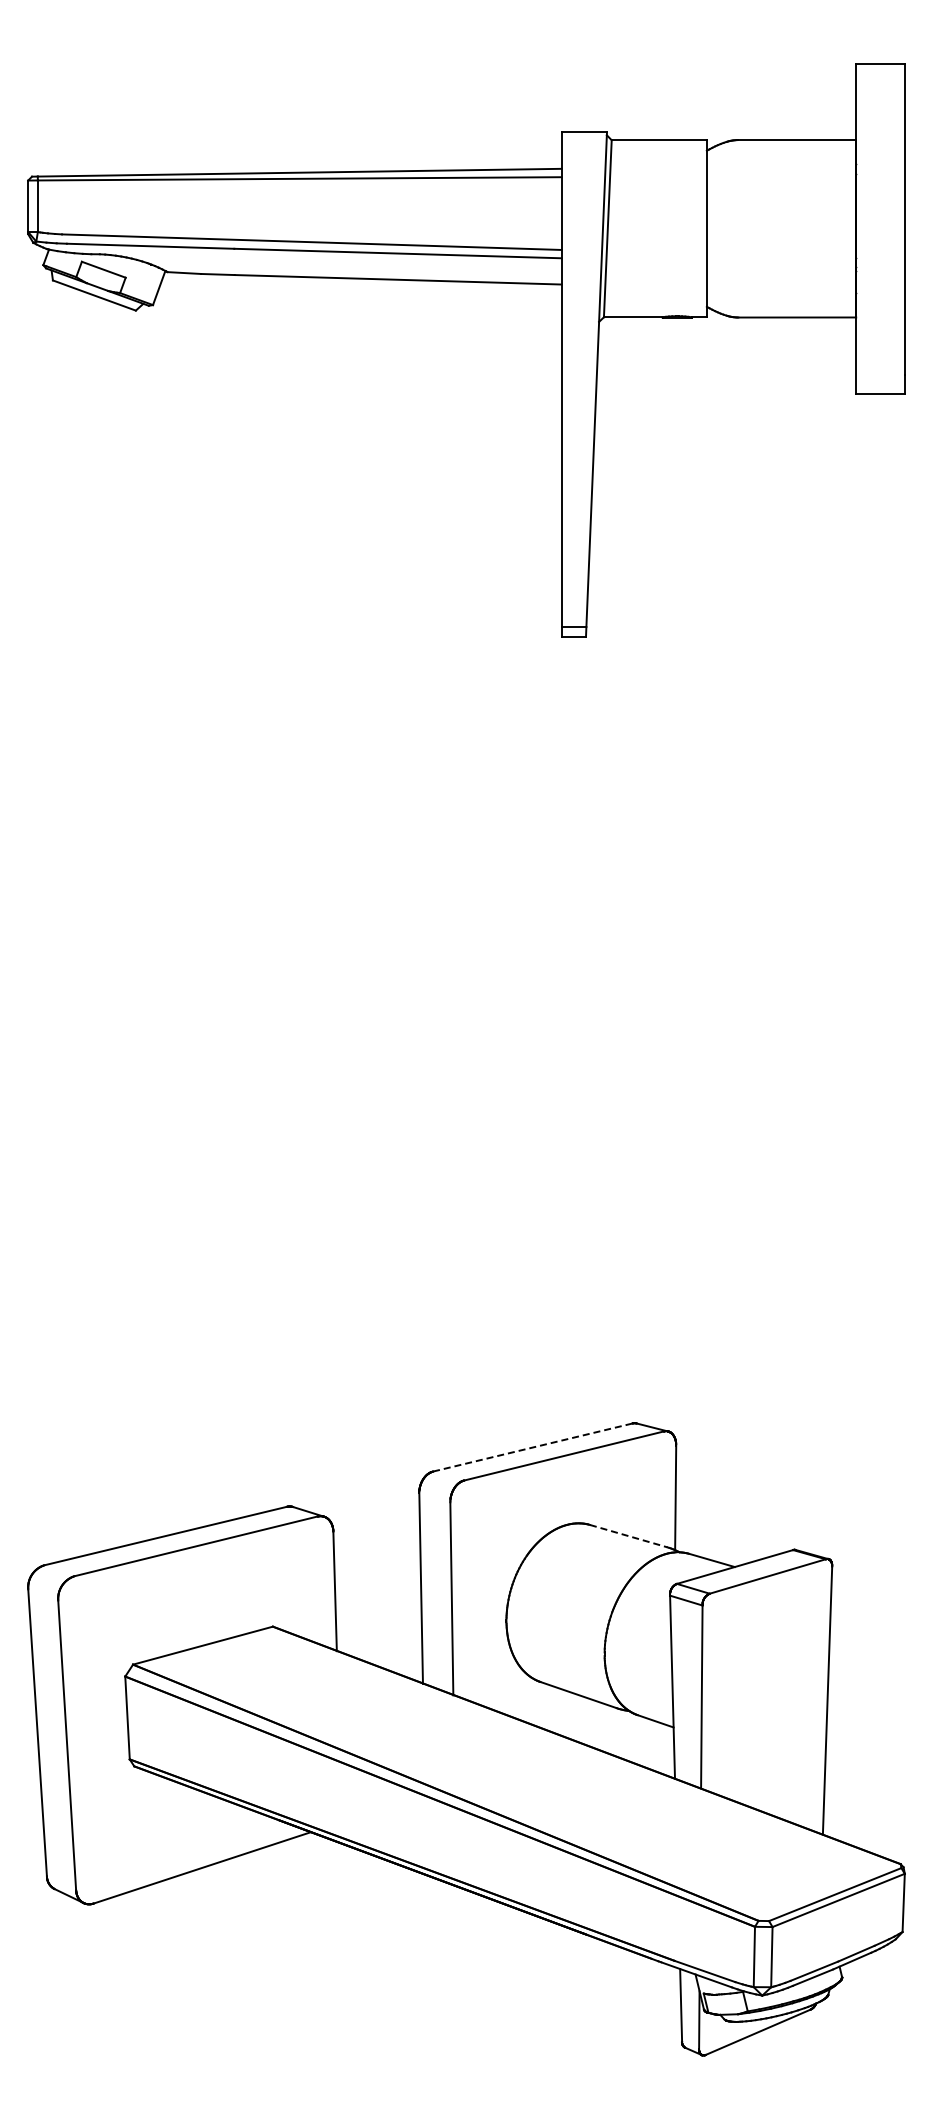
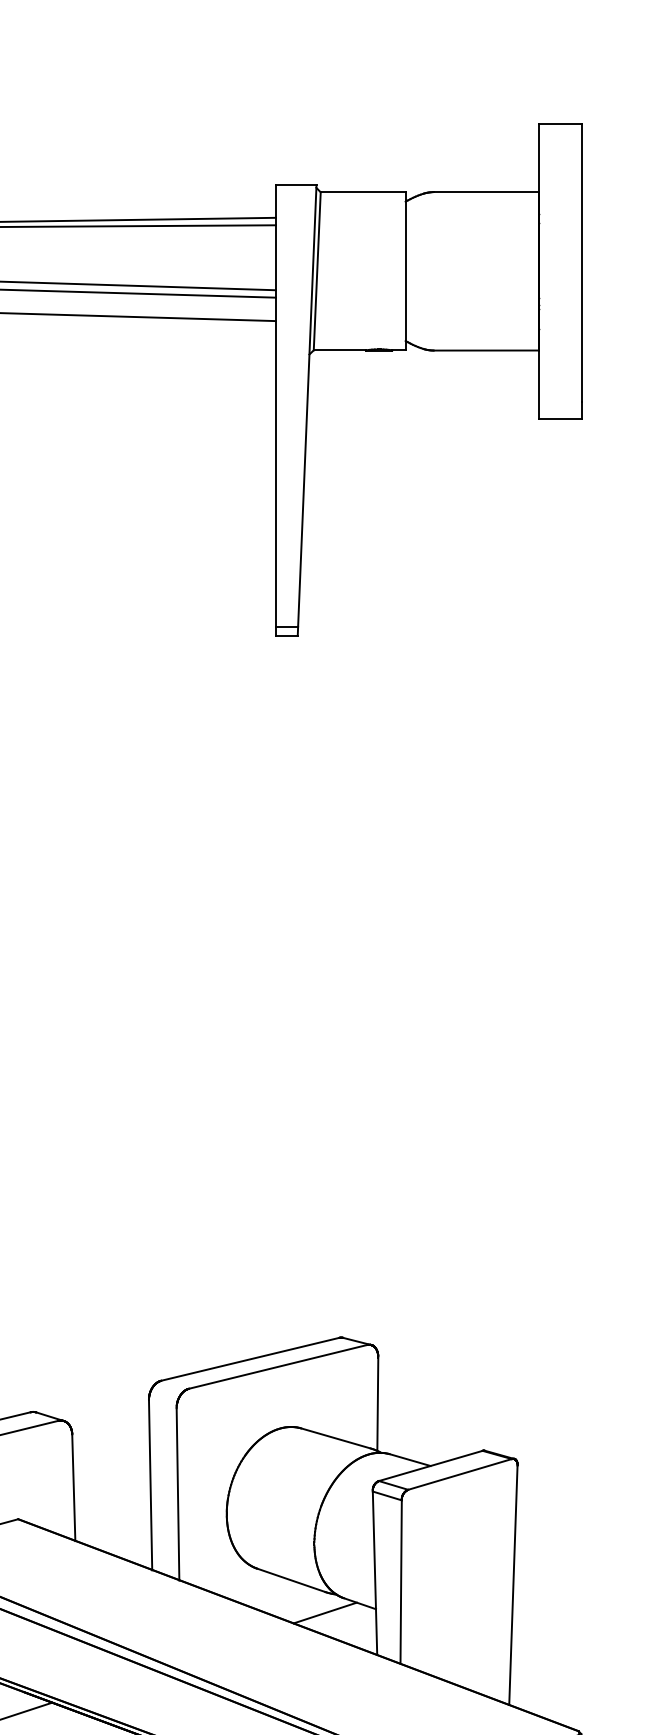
line: (532, 1447) -> (250, 1359), dashed -> solid
line: (629, 1536) -> (336, 1438), dashed -> solid
line: (616, 1731) -> (324, 1612), added

